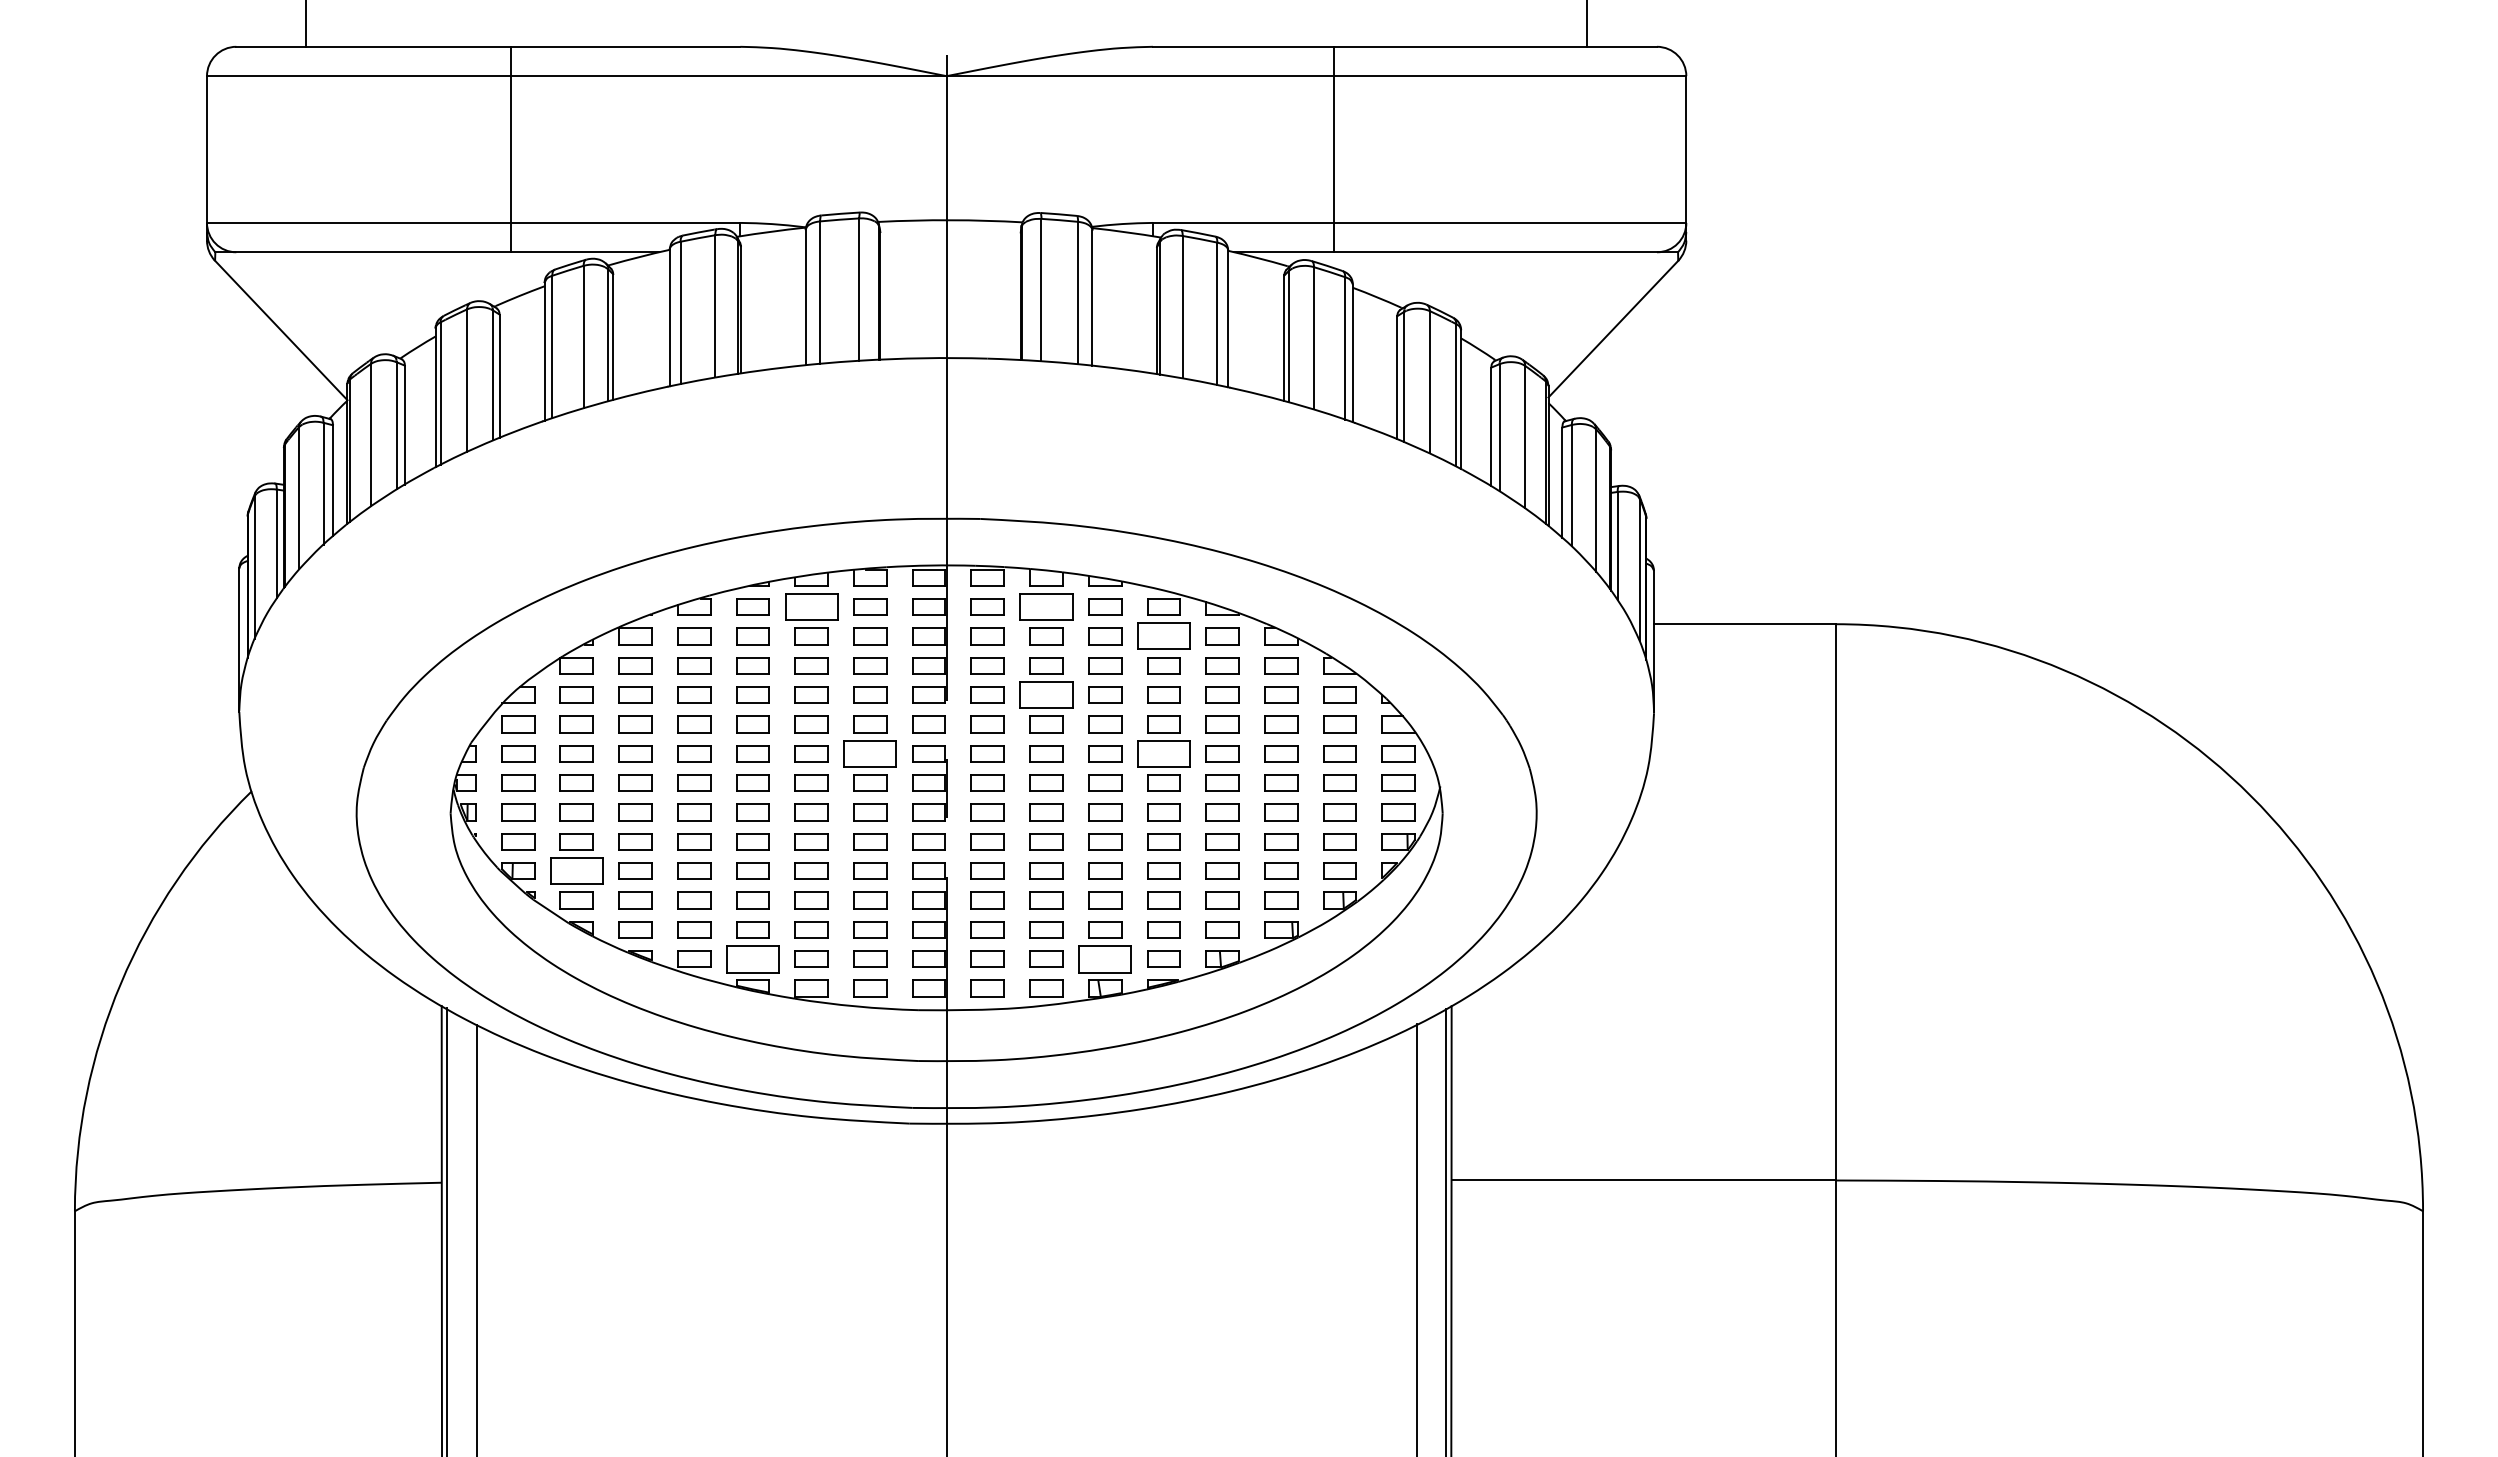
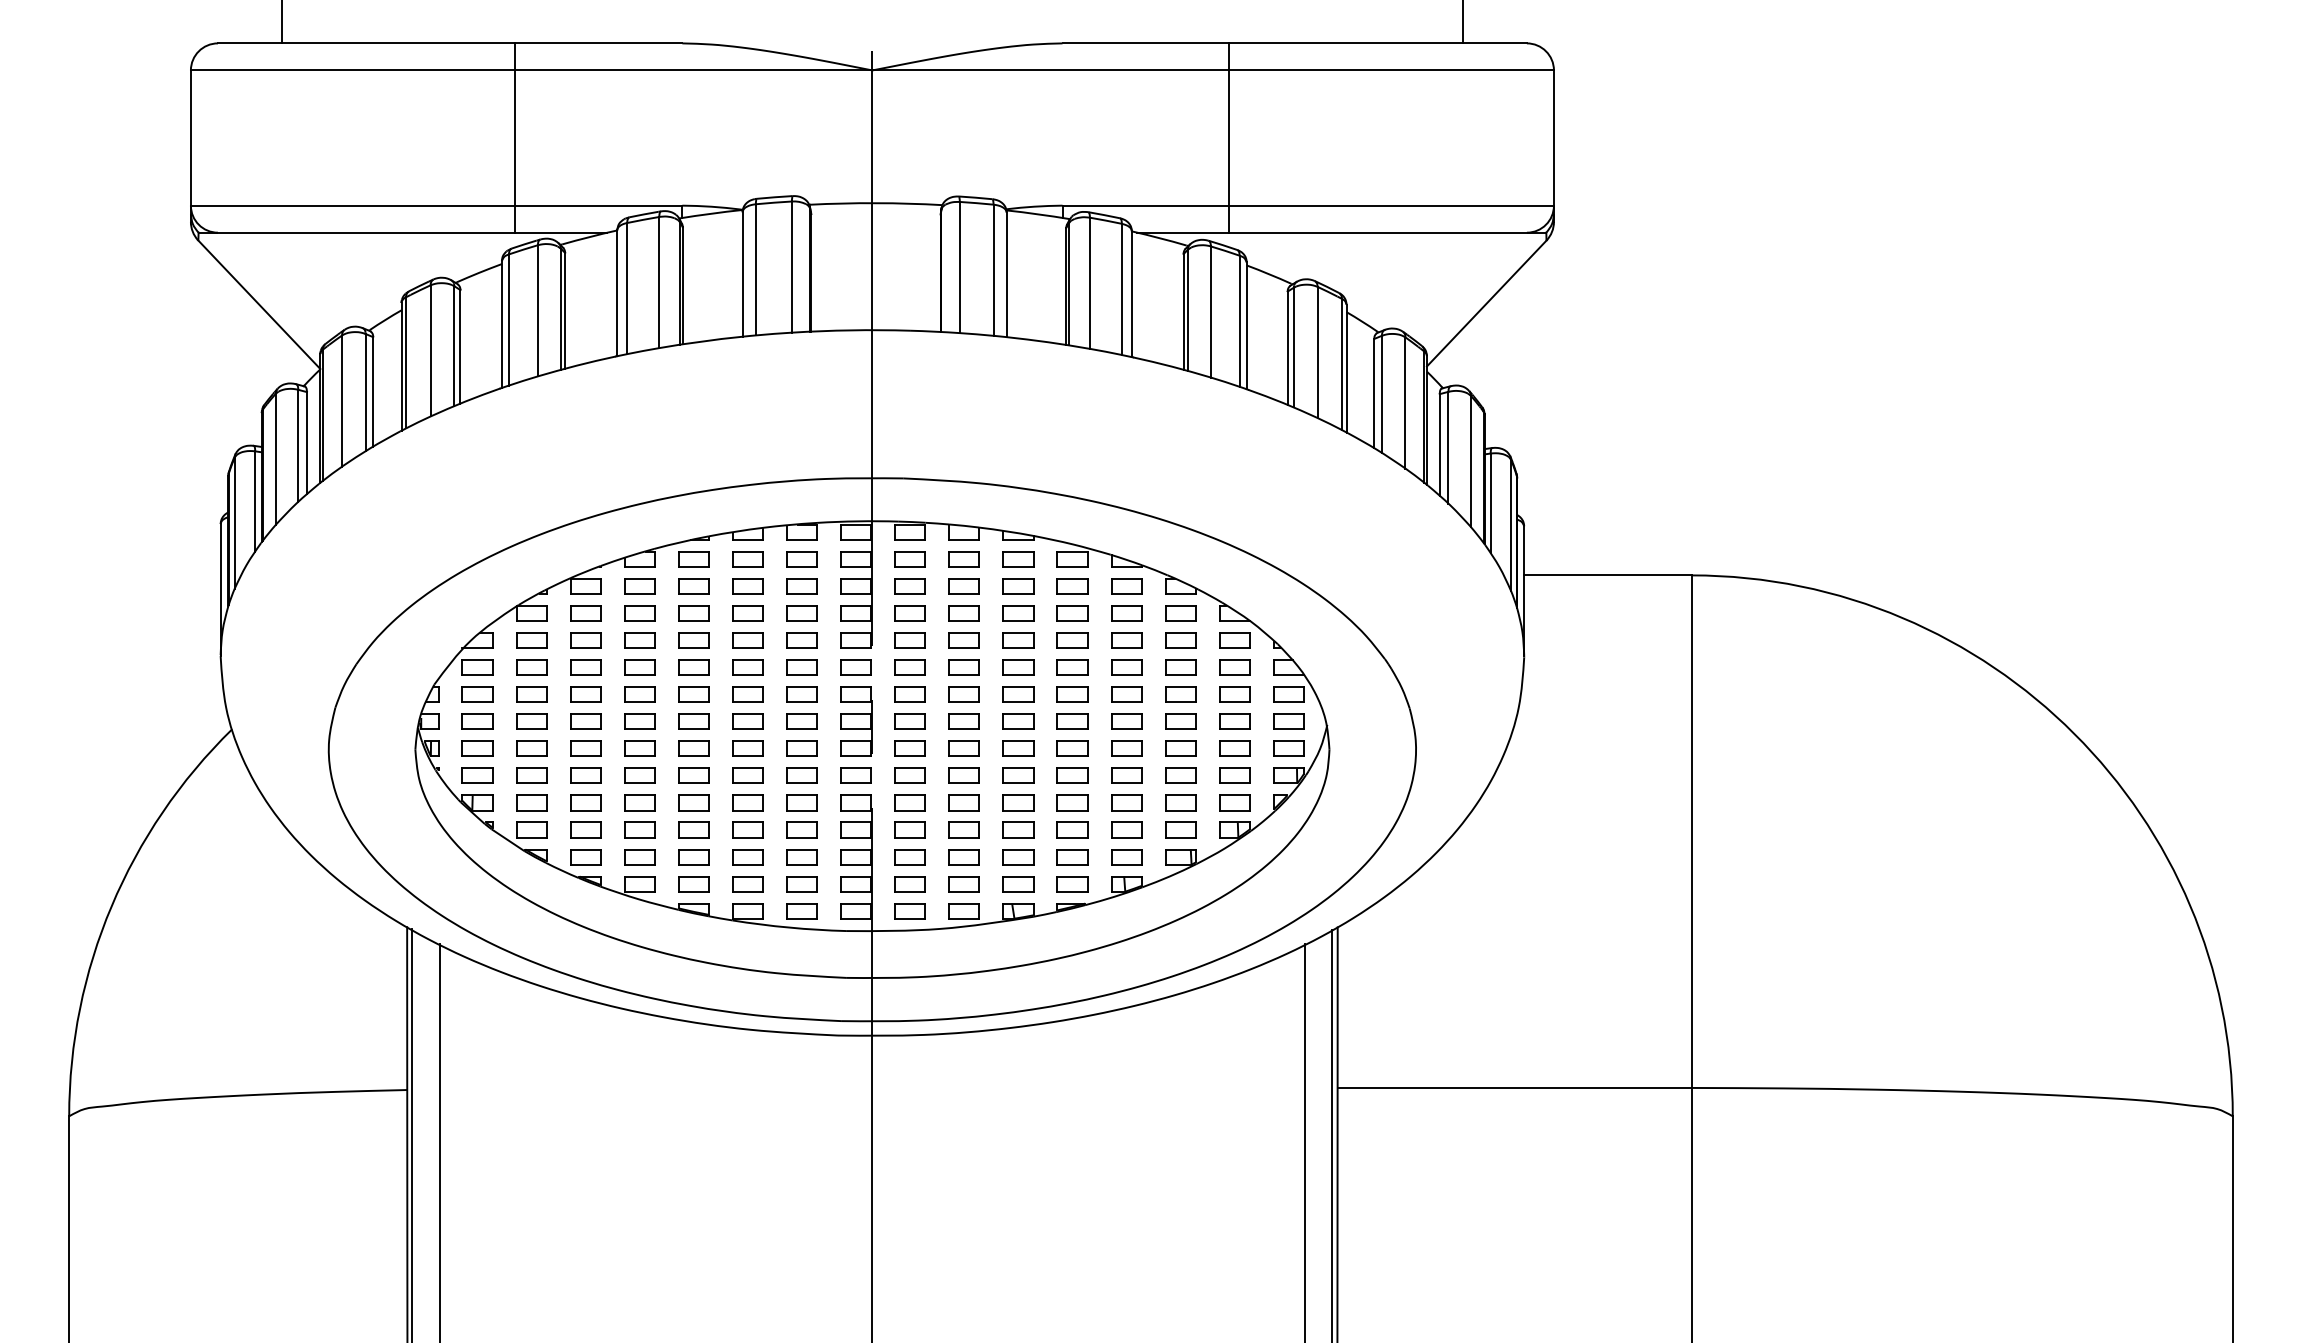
line: (511, 149) -> (515, 138), moved
part: (811, 606) -> (747, 559), size x0.62
part: (1046, 606) -> (964, 559), size x0.62
part: (1163, 636) -> (1072, 586), size x0.62
part: (1046, 694) -> (964, 640), size x0.62
part: (870, 753) -> (802, 694), size x0.62
part: (1163, 753) -> (1072, 694), size x0.62
part: (576, 870) -> (531, 802), size x0.62
part: (752, 958) -> (693, 883), size x0.62
part: (1105, 958) -> (1018, 883), size x0.62

